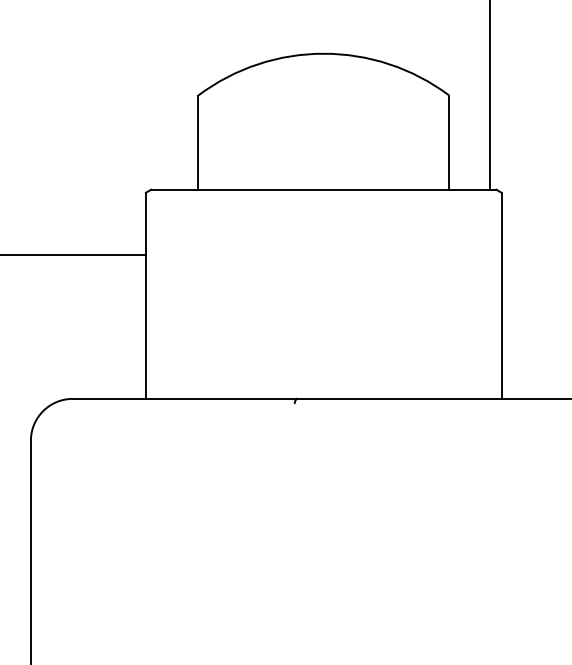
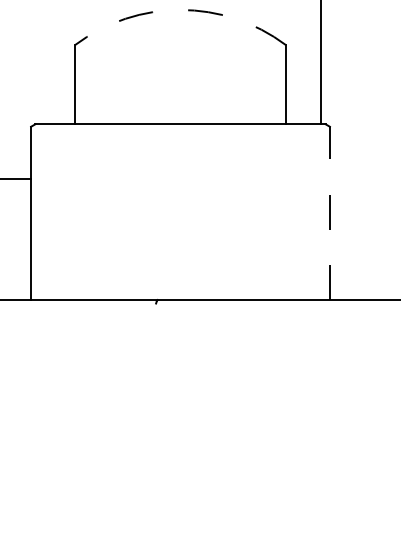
arc: (323, 53) -> (180, 9), solid -> dashed
line: (501, 295) -> (329, 213), solid -> dashed

